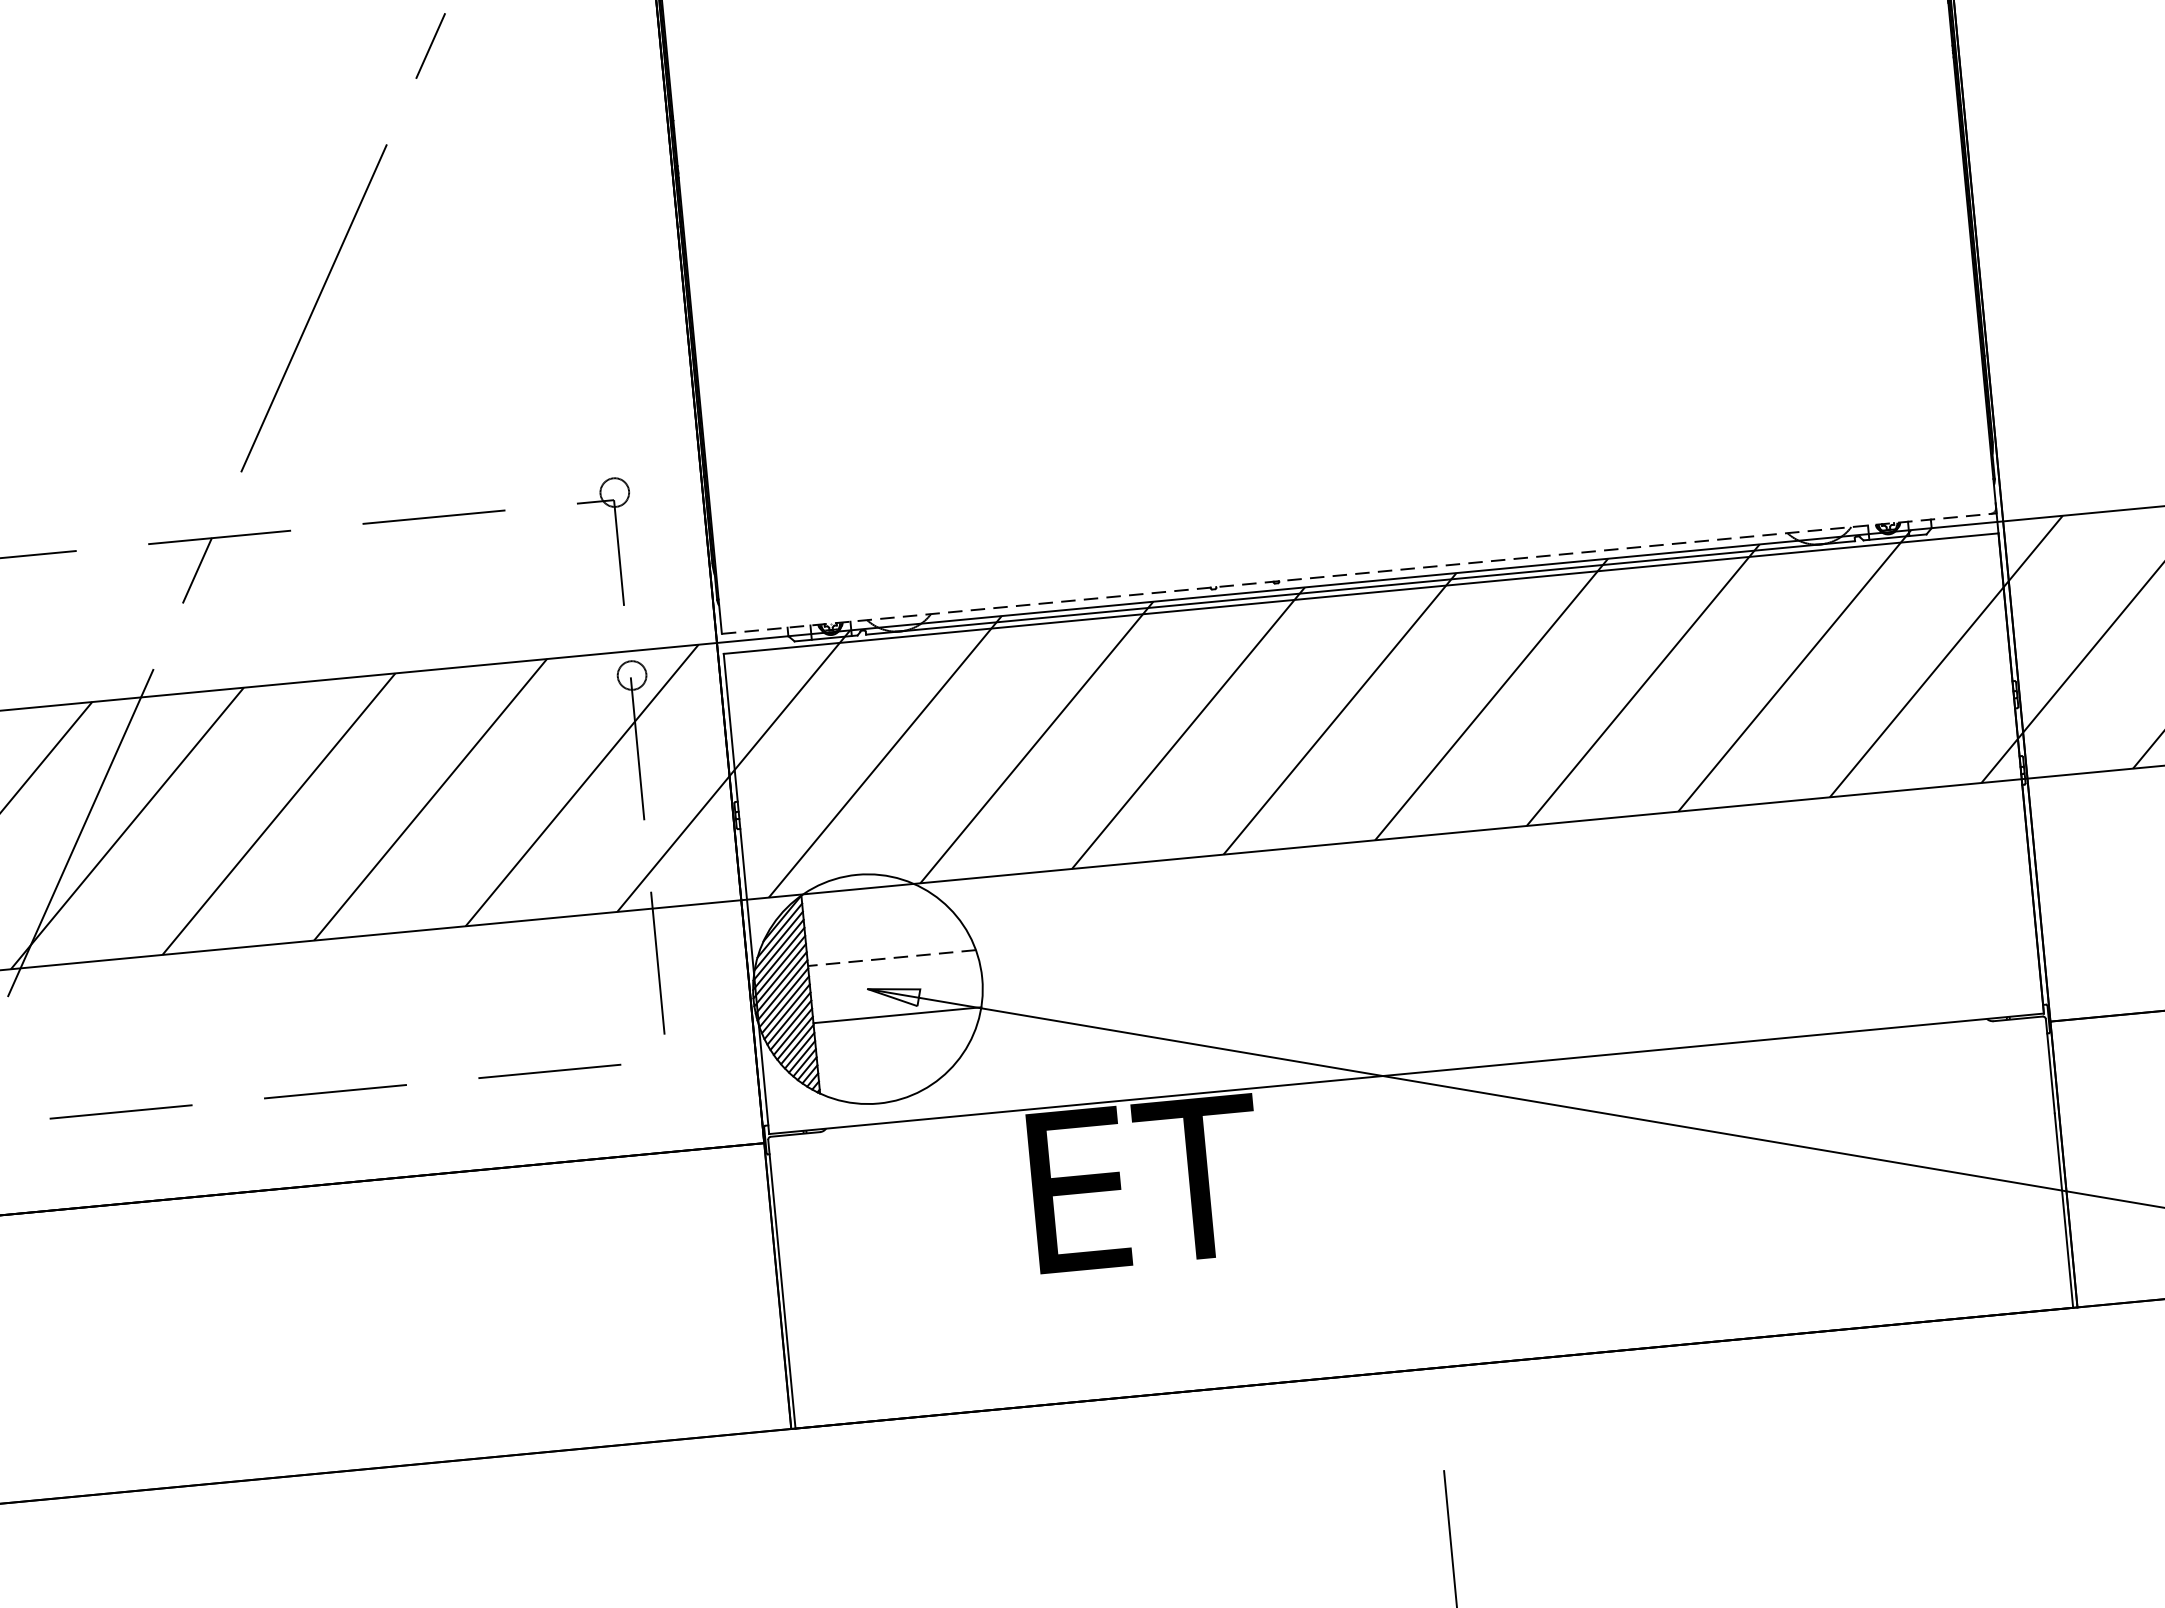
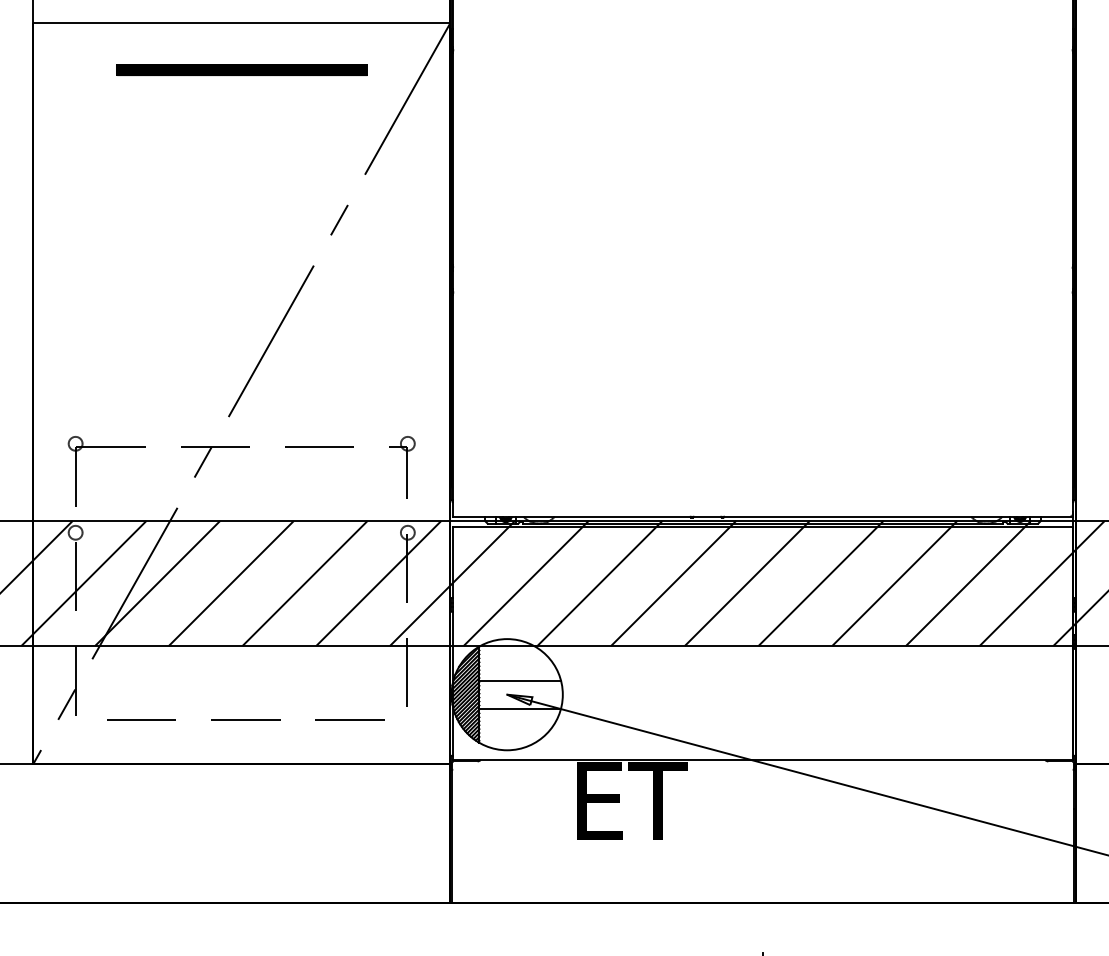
line: (1358, 573) -> (762, 516), dashed -> solid
line: (892, 957) -> (520, 680), dashed -> solid

